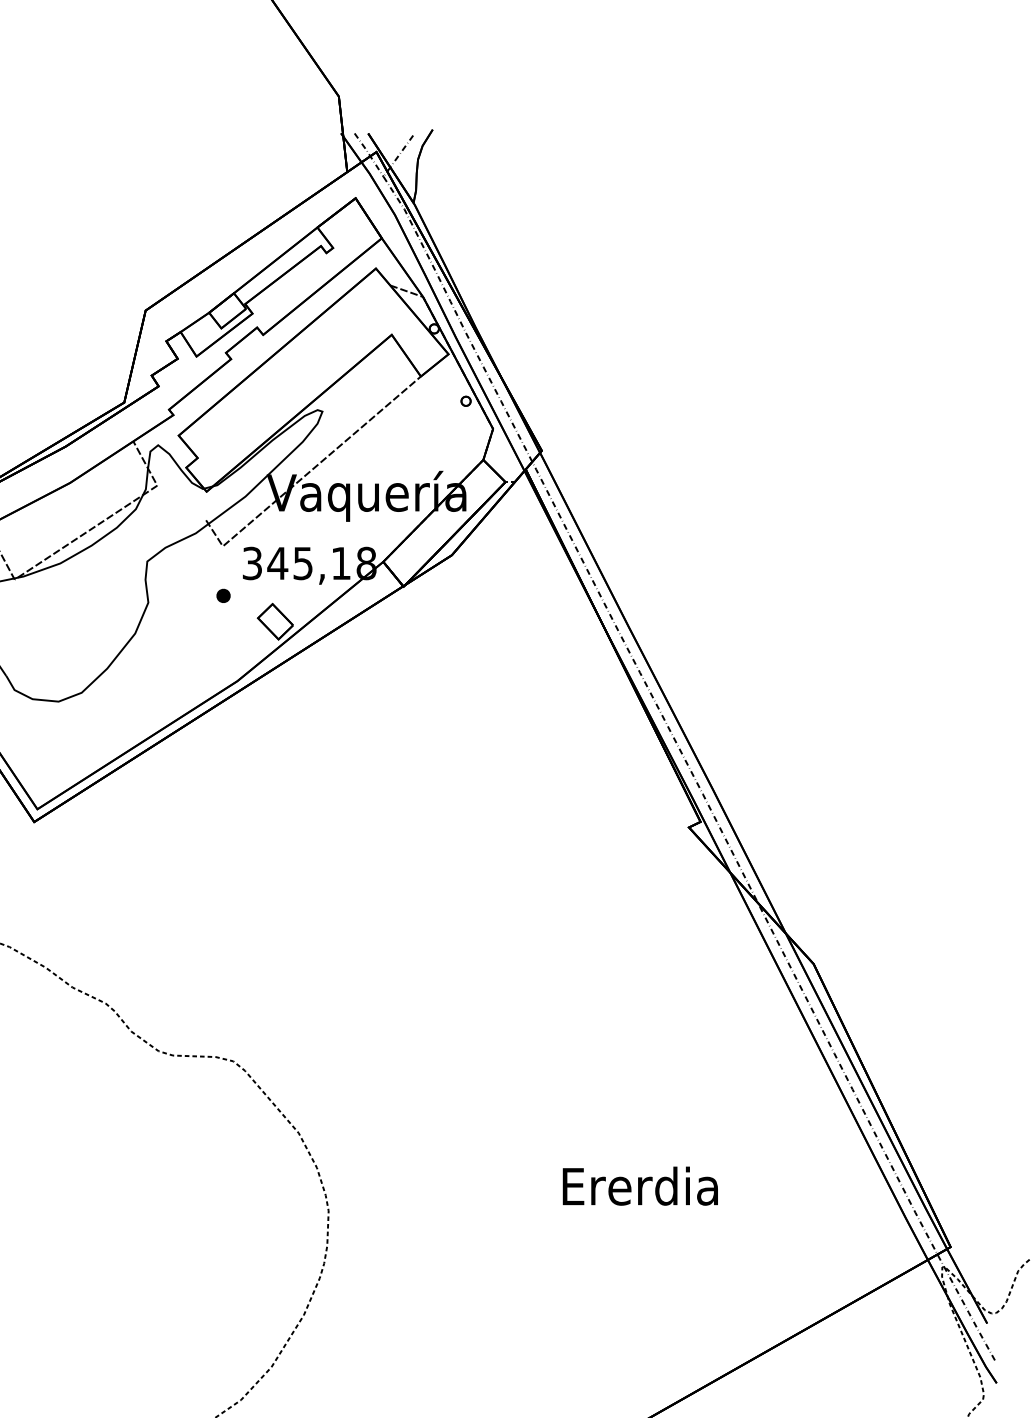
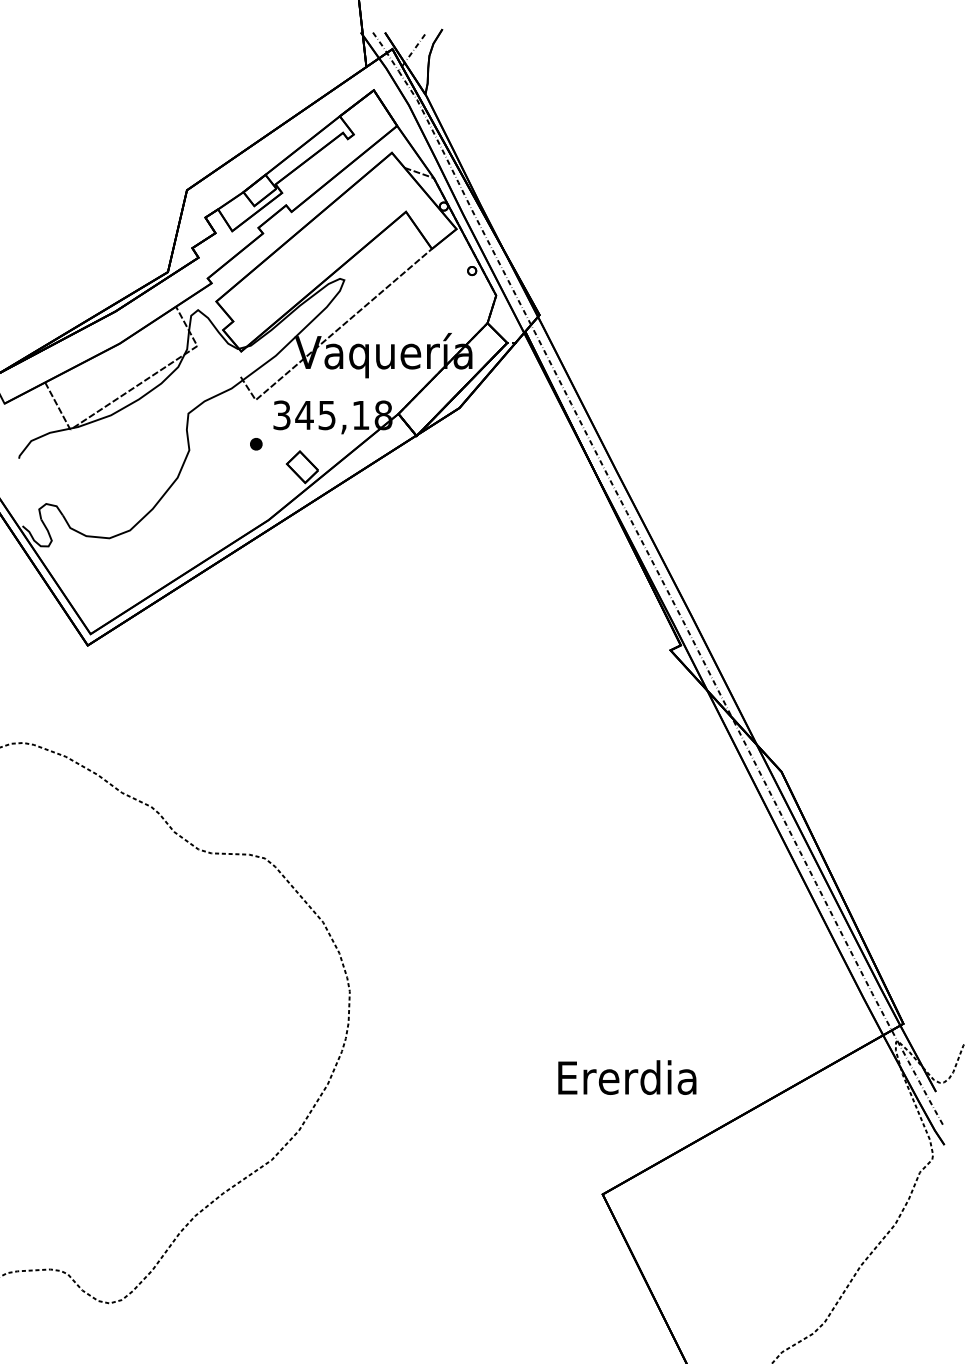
text: (640, 1186) -> (627, 1077), moved

